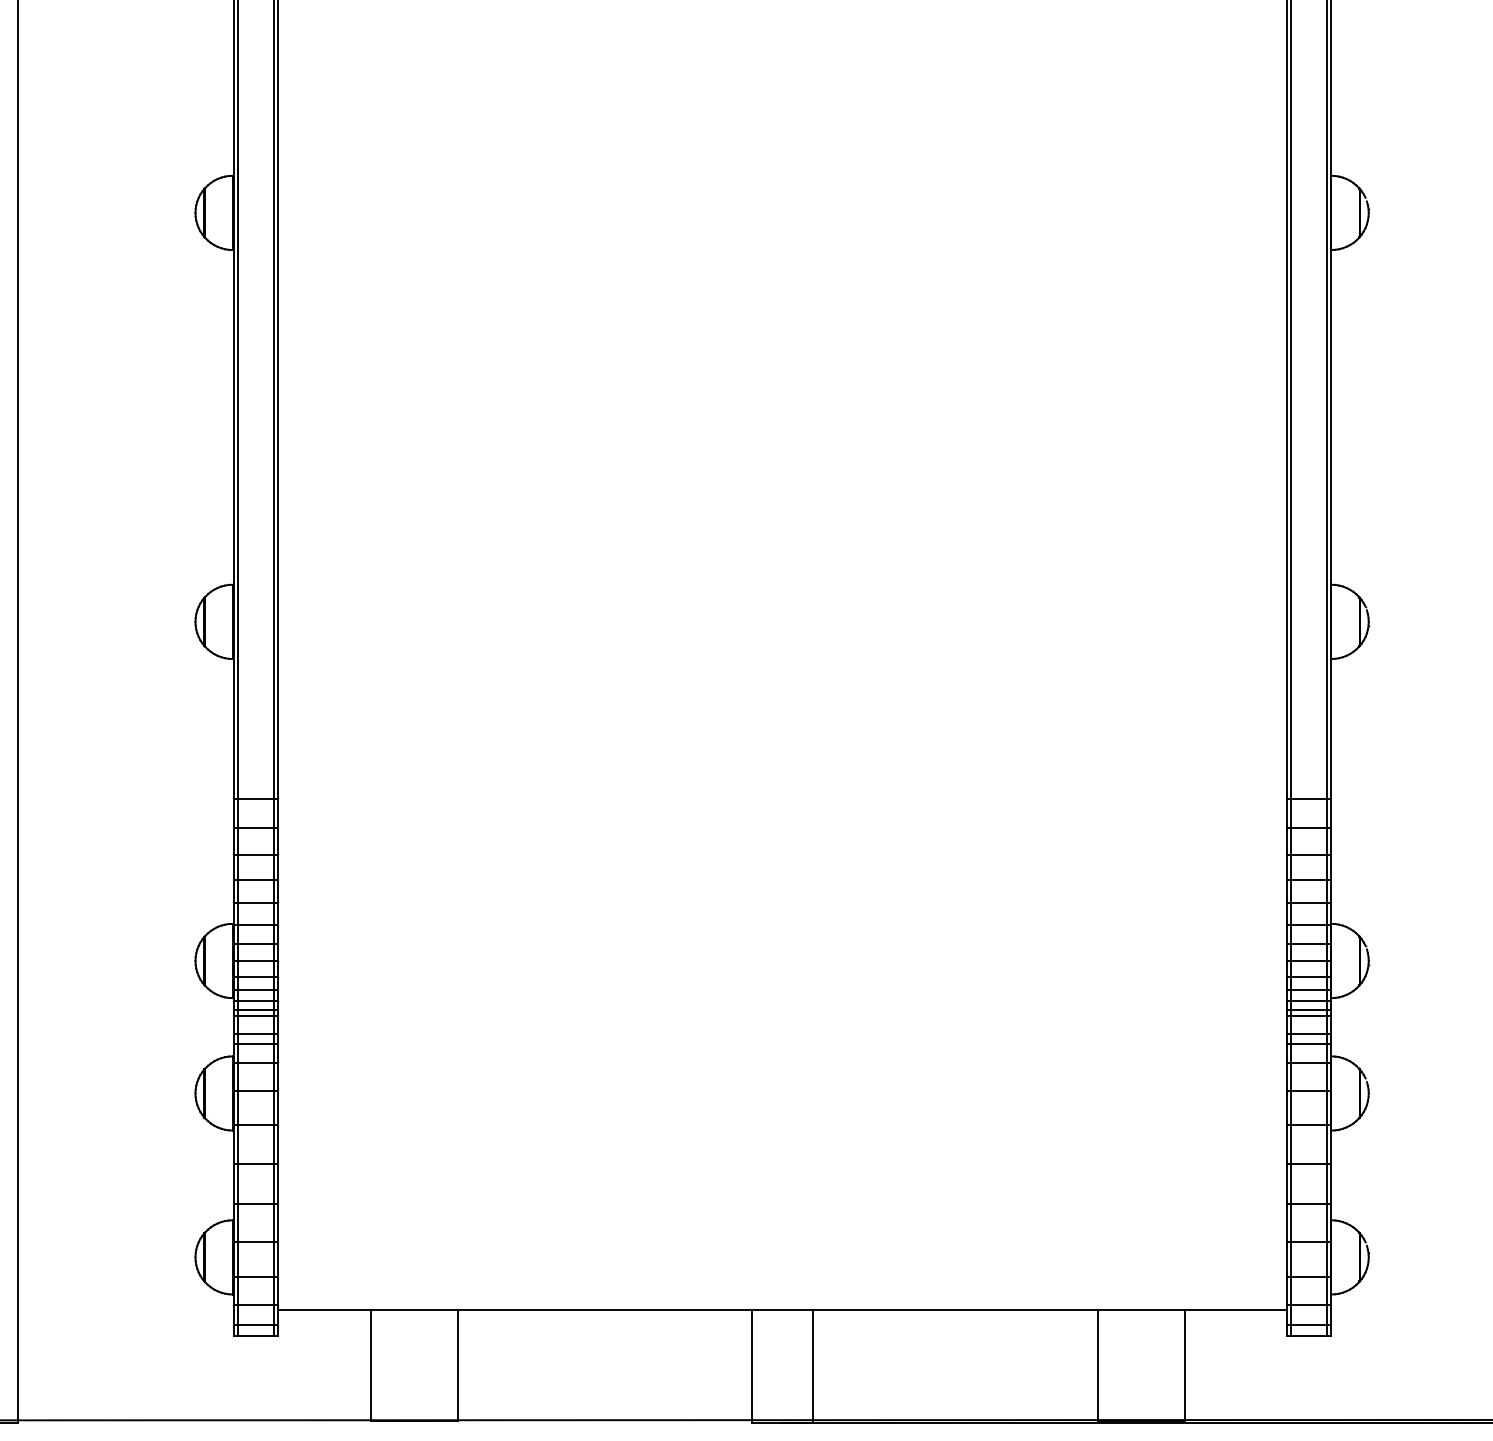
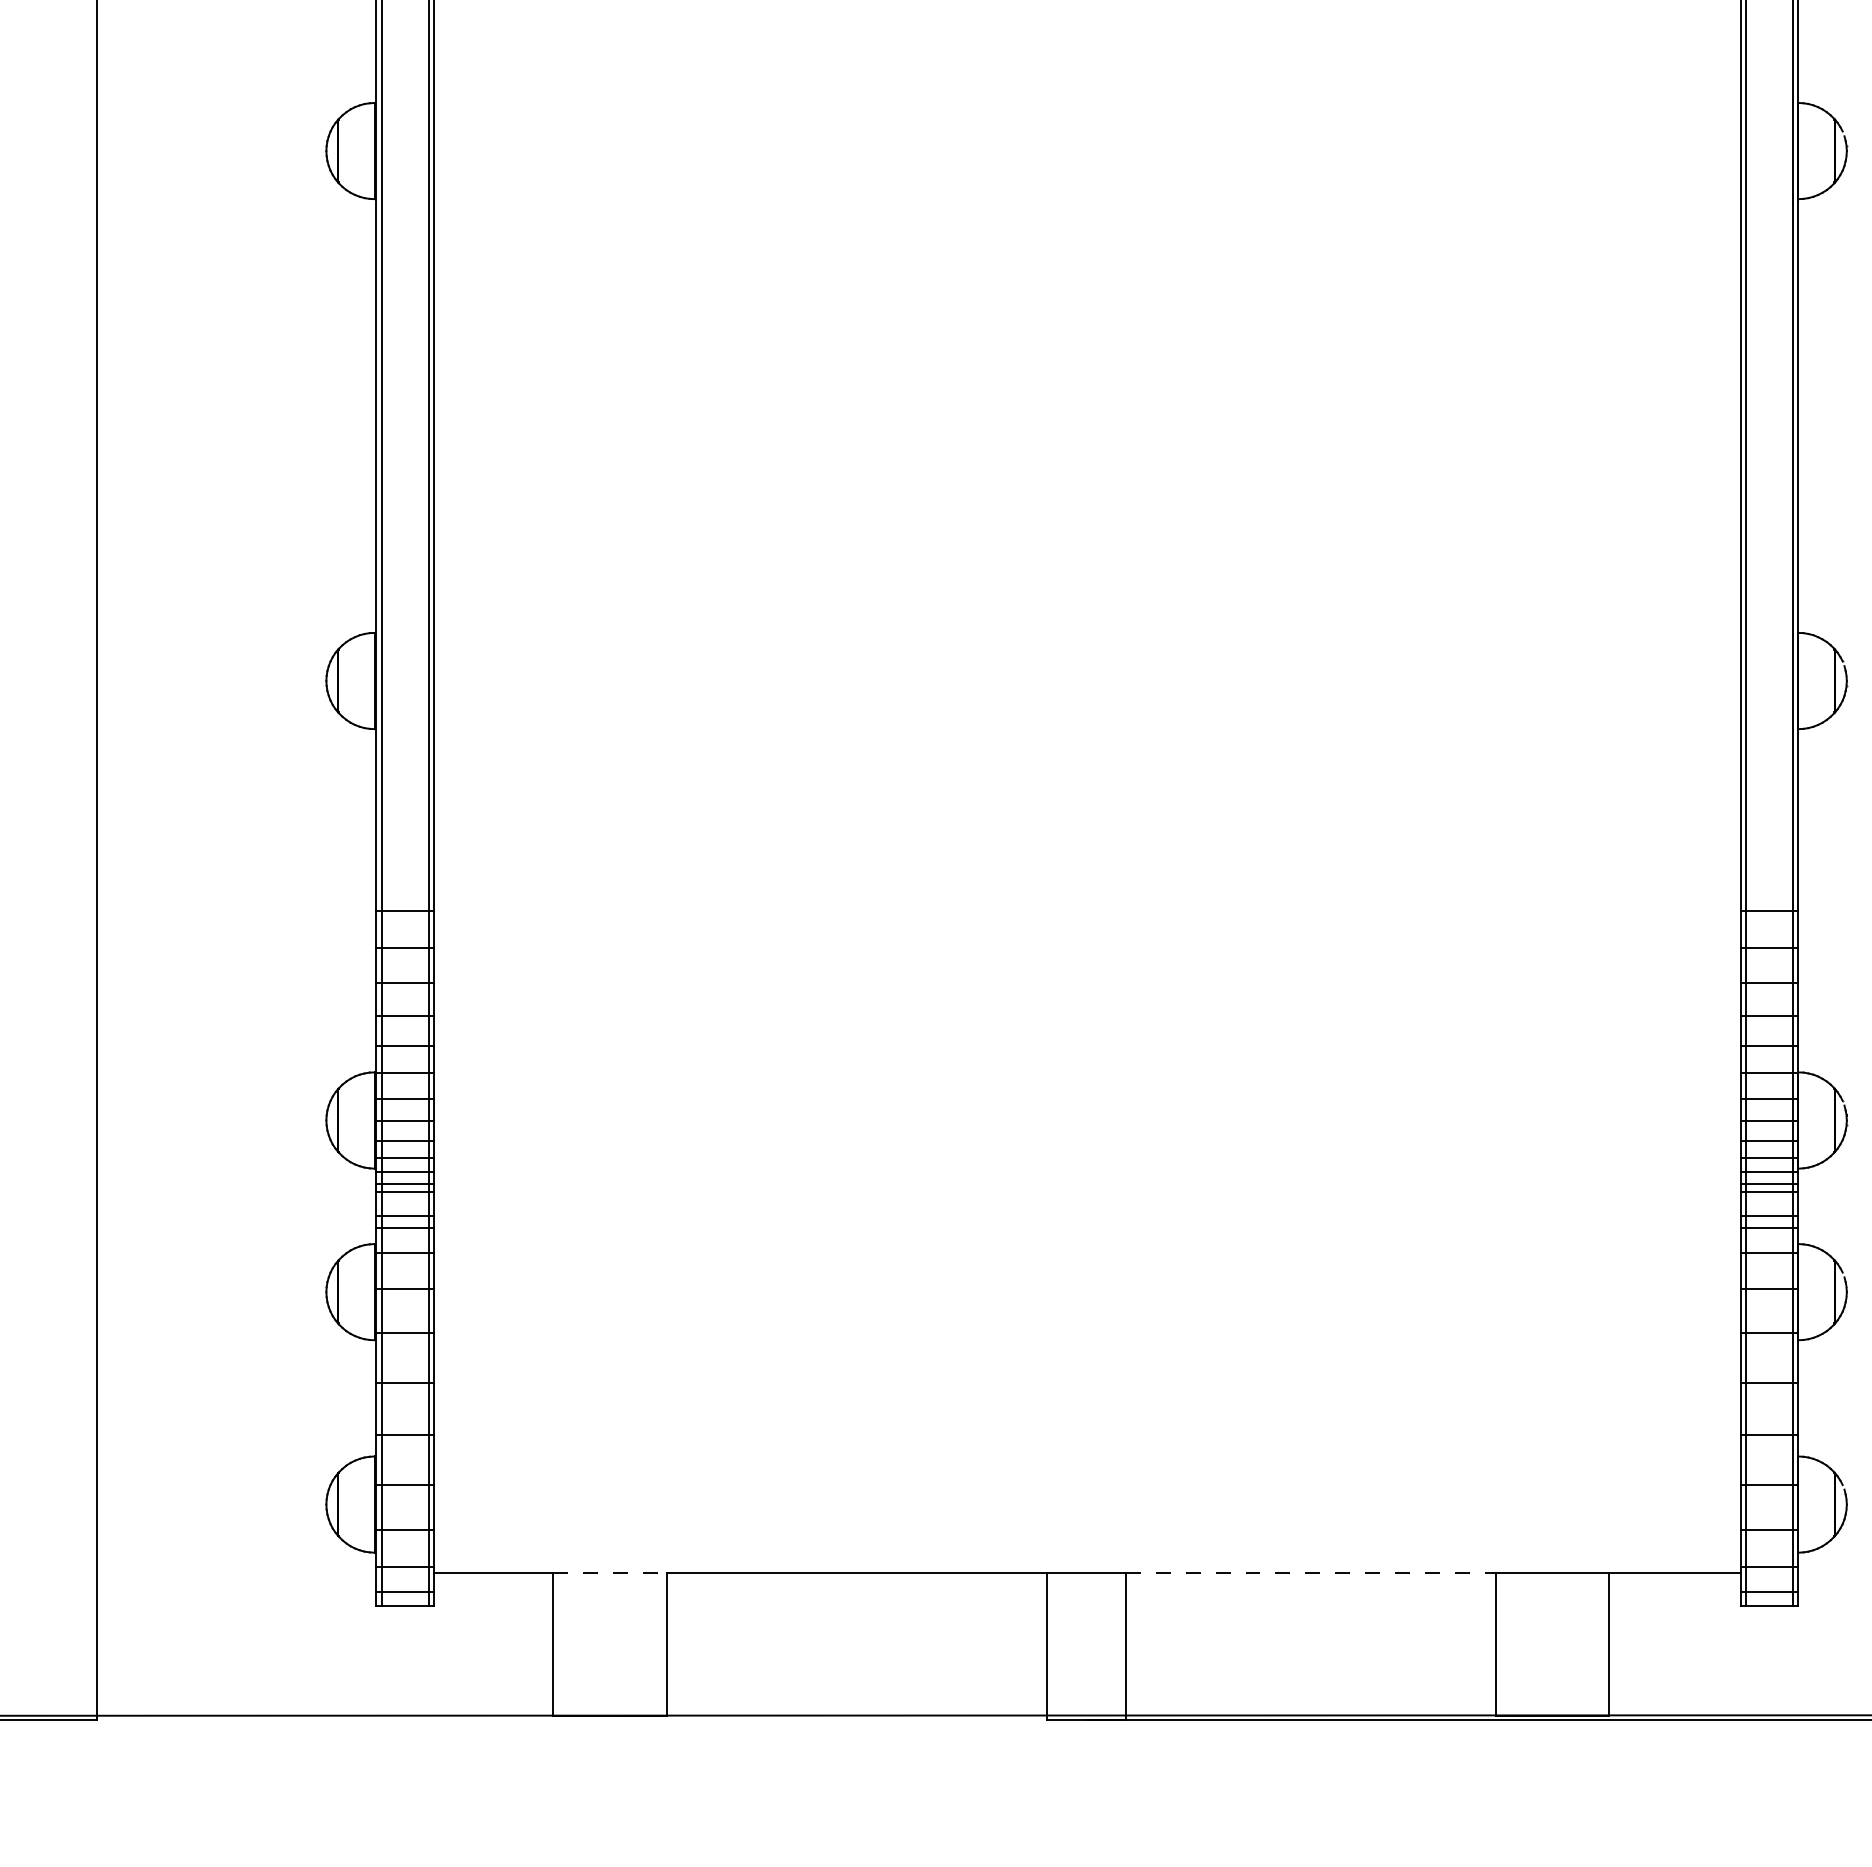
line: (414, 1310) -> (610, 1573), solid -> dashed
line: (955, 1310) -> (1311, 1573), solid -> dashed

